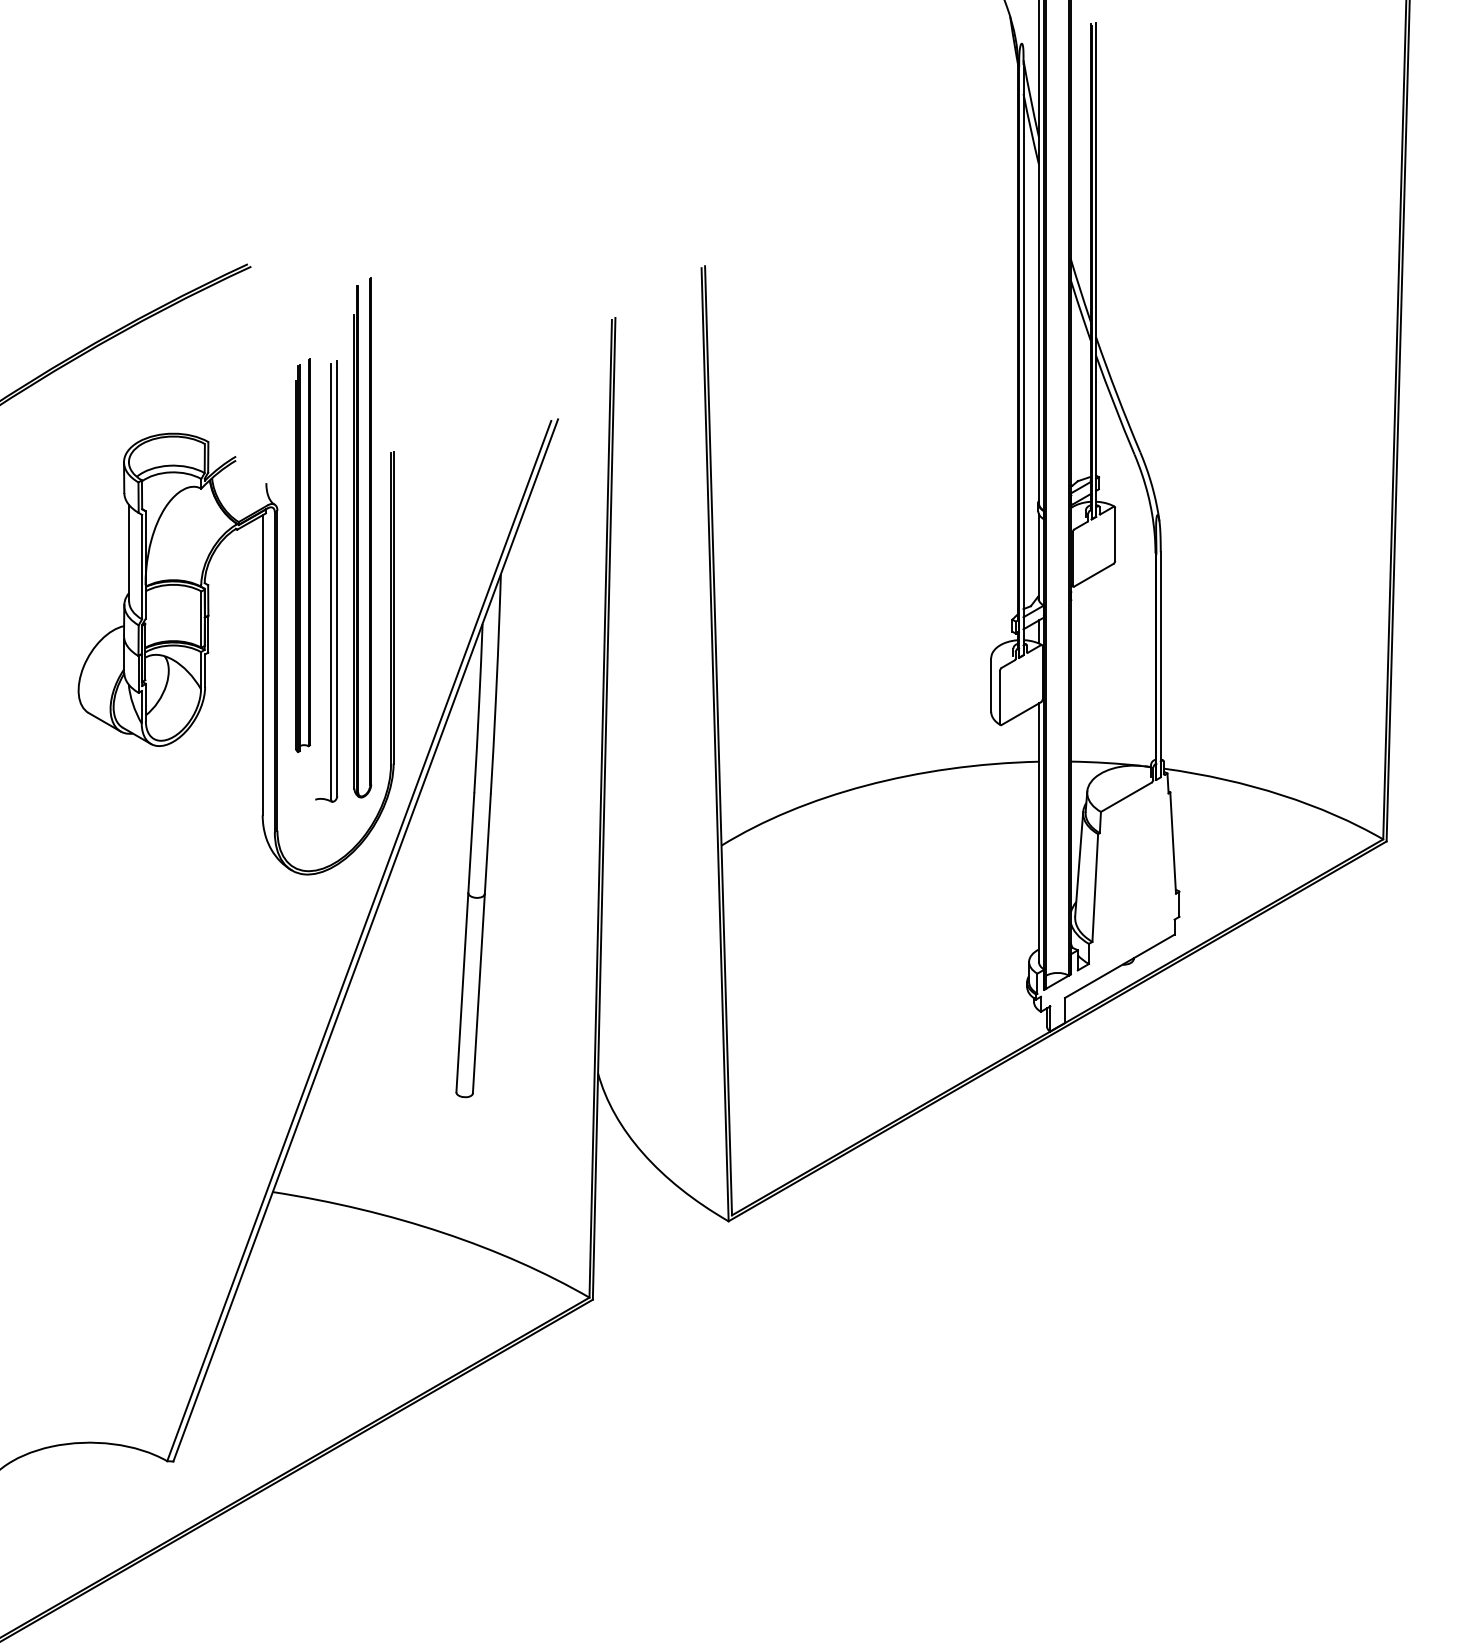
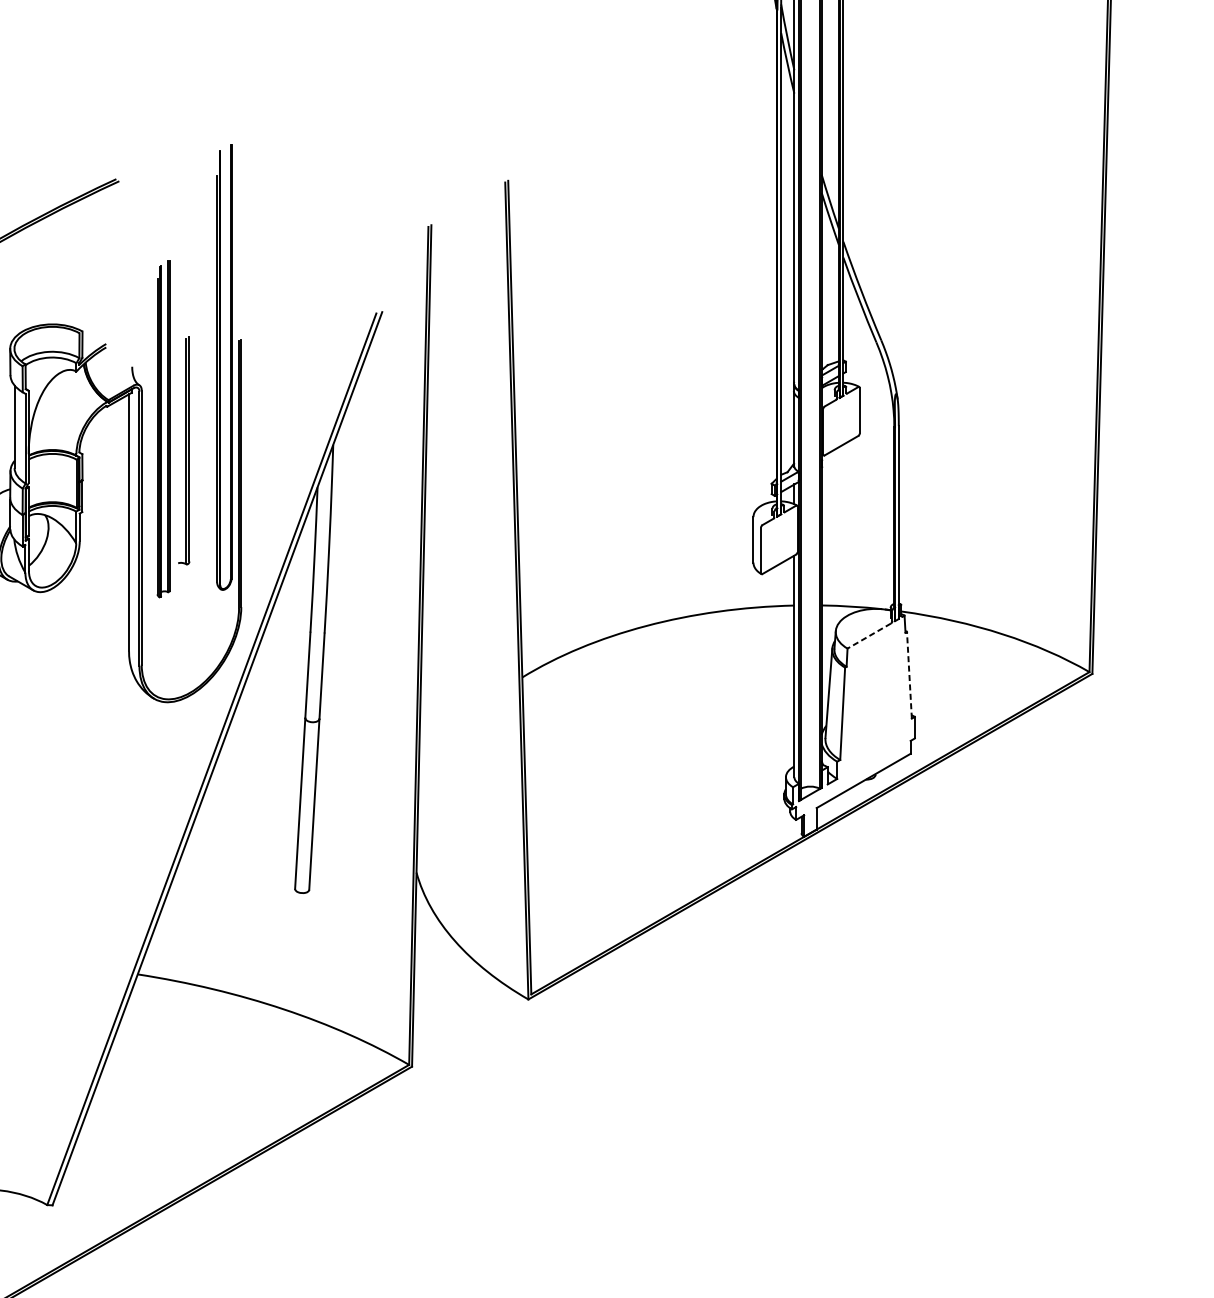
part: (362, 537) -> (224, 367), moved
part: (326, 581) -> (183, 451), size x0.6
line: (1125, 797) -> (868, 636), solid -> dashed
line: (1173, 843) -> (909, 675), solid -> dashed

